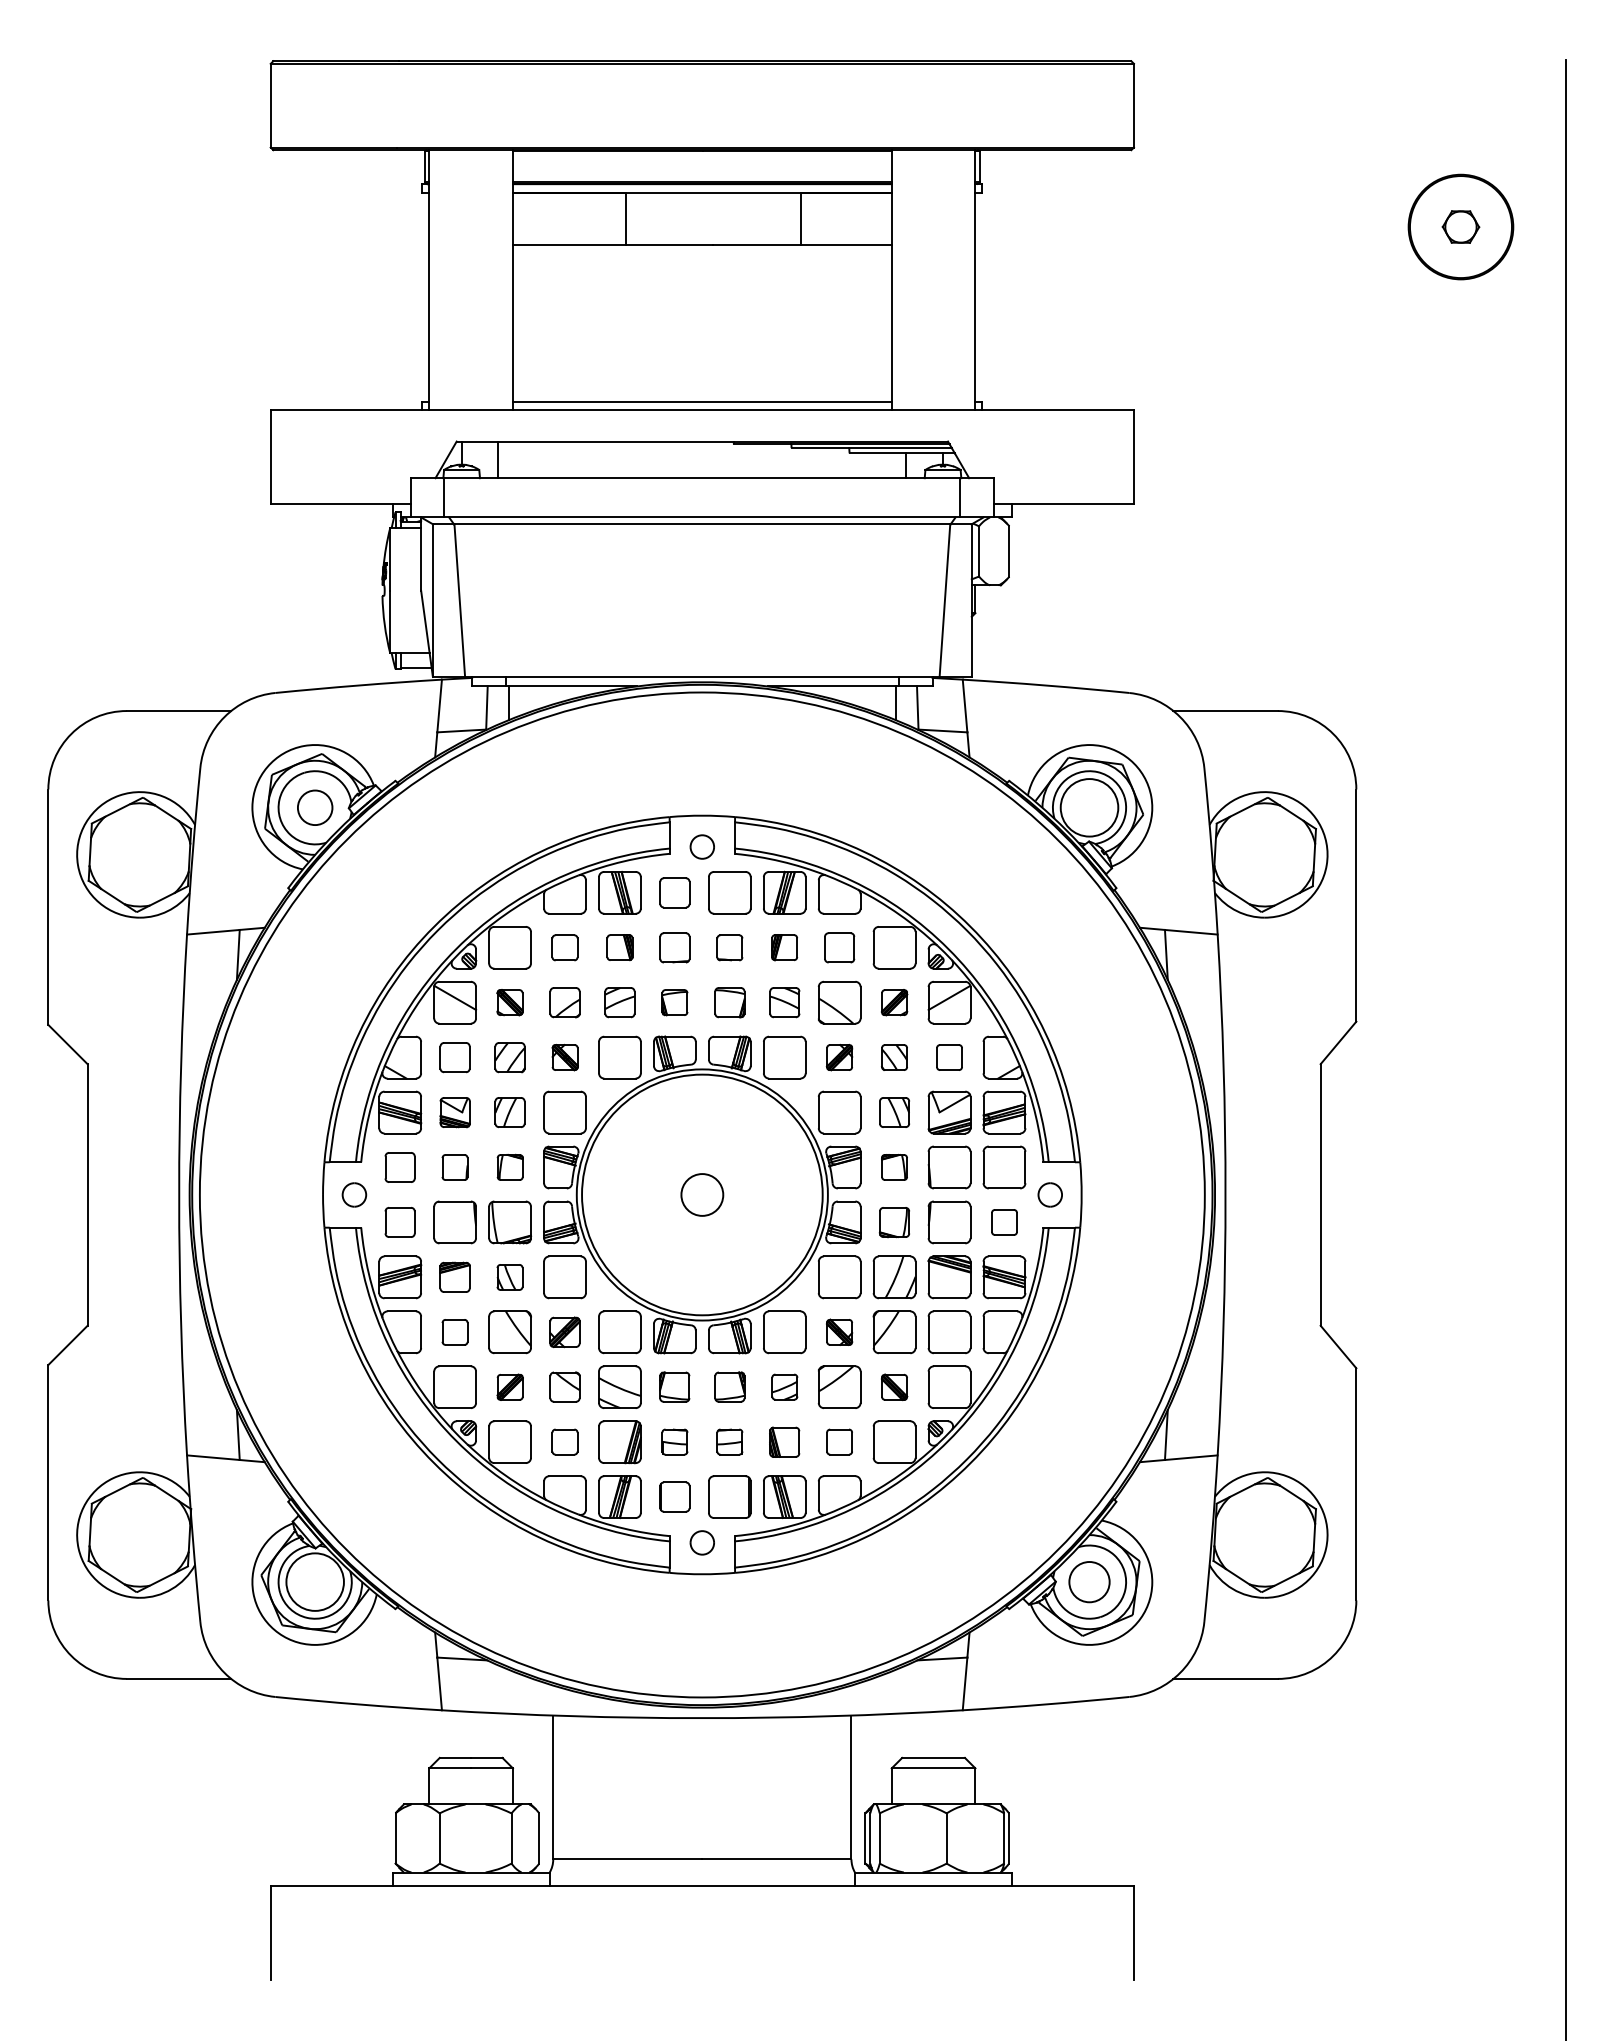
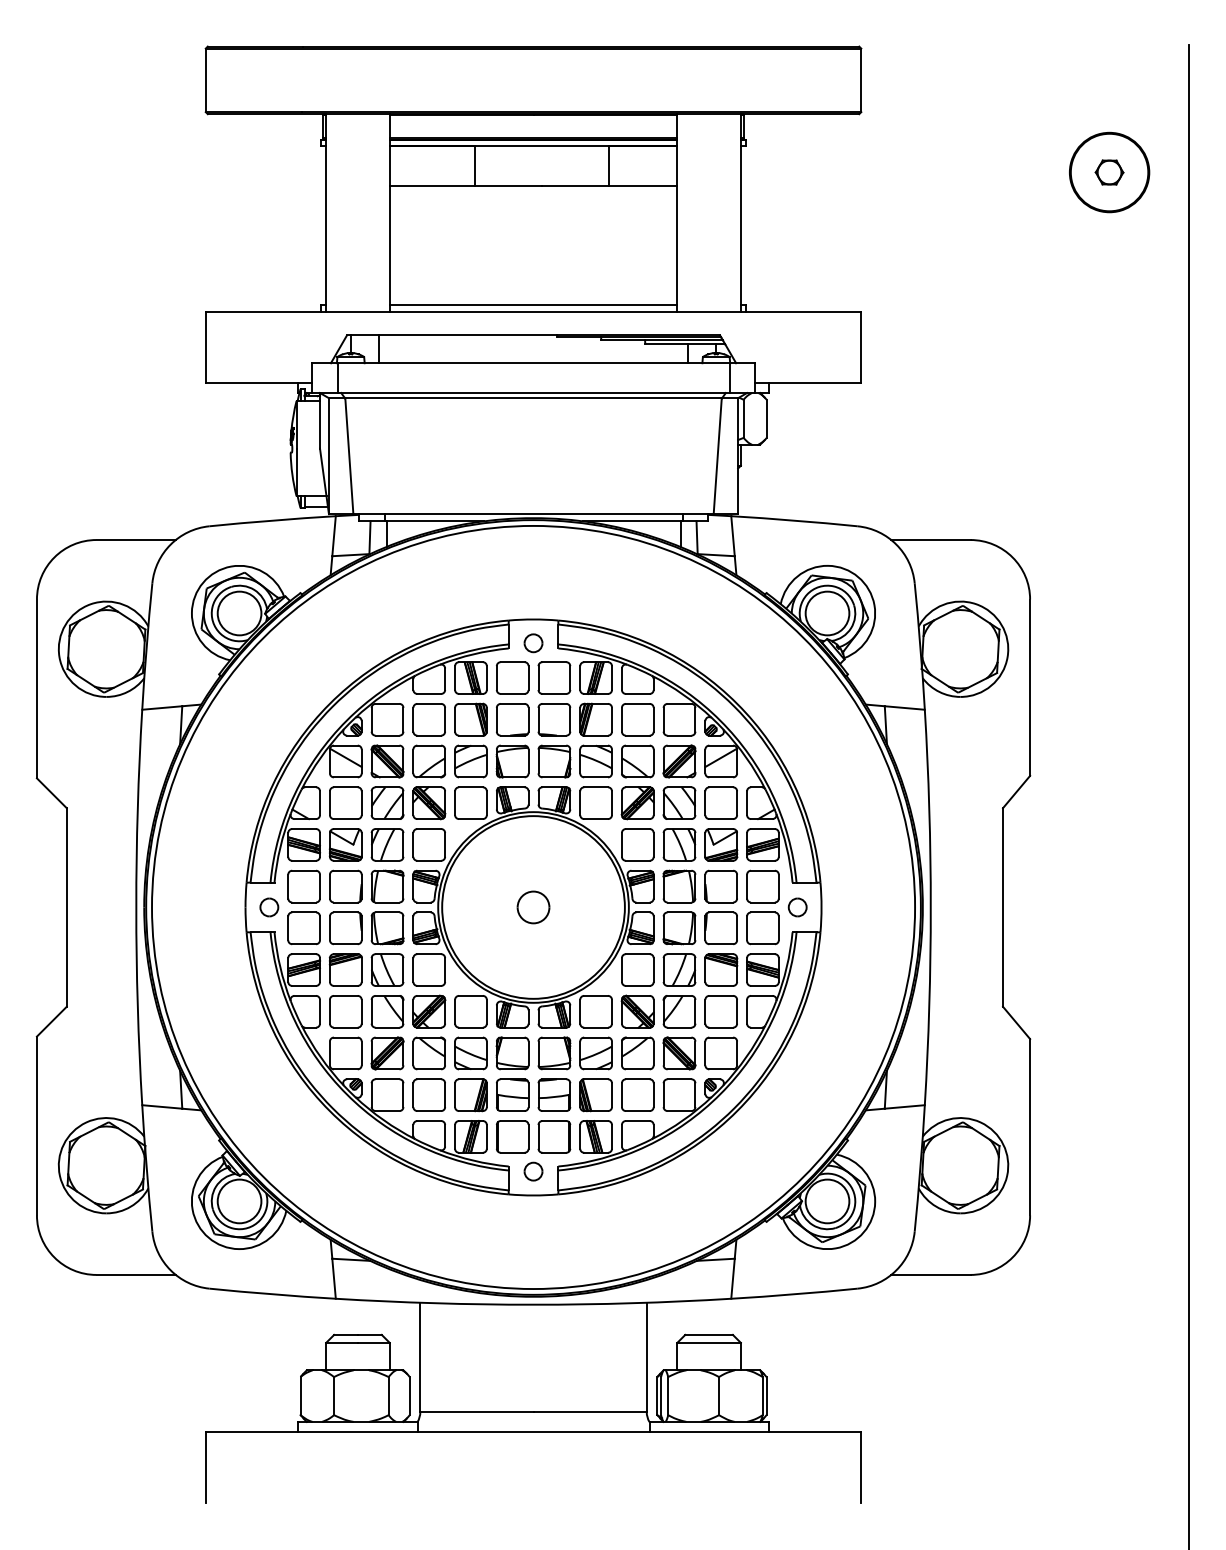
circle: (314, 807) -> (239, 613), size x1.67
part: (674, 892) -> (512, 677), size x1.43
part: (564, 947) -> (428, 719), size x1.67
part: (619, 947) -> (470, 719), size x1.67
part: (674, 947) -> (512, 719), size x1.43
part: (729, 947) -> (554, 719), size x1.67
part: (784, 947) -> (595, 719), size x1.67
part: (839, 947) -> (637, 719), size x1.43
part: (509, 1002) -> (387, 761), size x1.67
part: (564, 1002) -> (428, 761), size x1.43
part: (619, 1002) -> (470, 761), size x1.43
part: (674, 1002) -> (512, 761), size x1.67
part: (729, 1002) -> (554, 761), size x1.43
part: (784, 1002) -> (595, 761), size x1.43
part: (894, 1002) -> (679, 761), size x1.67
part: (454, 1057) -> (345, 803), size x1.43
part: (509, 1057) -> (387, 803), size x1.43
part: (565, 1057) -> (429, 803), size x1.67
part: (839, 1057) -> (637, 803), size x1.67
part: (894, 1057) -> (679, 803), size x1.67
part: (949, 1057) -> (721, 803), size x1.67
part: (455, 1112) -> (346, 844), size x1.43
part: (509, 1112) -> (387, 844), size x1.43
part: (894, 1112) -> (679, 844), size x1.43
part: (399, 1167) -> (303, 886), size x1.43
part: (454, 1167) -> (345, 886), size x1.67
part: (510, 1167) -> (387, 886), size x1.67
part: (894, 1167) -> (679, 886), size x1.67
part: (399, 1222) -> (303, 928), size x1.43
part: (894, 1222) -> (679, 928), size x1.43
part: (1004, 1222) -> (762, 928), size x1.67
part: (454, 1277) -> (345, 970), size x1.43
part: (509, 1277) -> (387, 970), size x1.67
part: (454, 1332) -> (345, 1011), size x1.67
part: (564, 1332) -> (428, 1011), size x1.43
part: (839, 1332) -> (637, 1011), size x1.67
part: (564, 1386) -> (428, 1052), size x1.43
part: (674, 1386) -> (512, 1052), size x1.43
part: (729, 1386) -> (554, 1052), size x1.43
part: (784, 1386) -> (595, 1052), size x1.67
part: (510, 1387) -> (387, 1053), size x1.67
part: (894, 1387) -> (679, 1053), size x1.67
part: (564, 1441) -> (428, 1094), size x1.67
part: (674, 1441) -> (512, 1094), size x1.67
part: (729, 1441) -> (554, 1094), size x1.67
part: (839, 1441) -> (637, 1094), size x1.67
part: (784, 1442) -> (595, 1095), size x1.43
part: (674, 1496) -> (512, 1136), size x1.43
circle: (1089, 1581) -> (827, 1200), size x1.43

